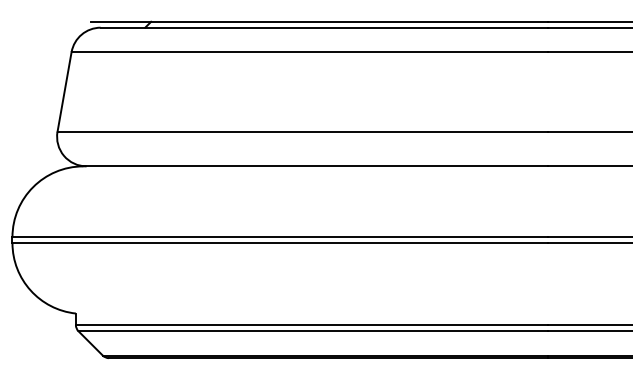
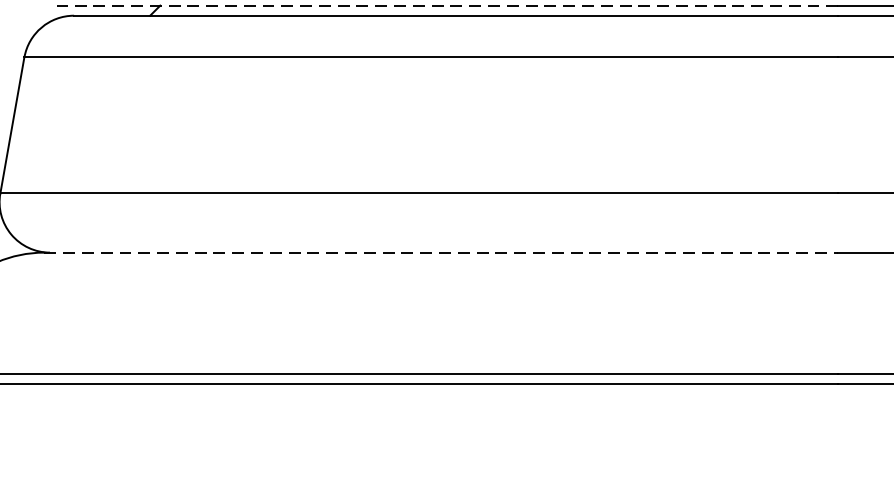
line: (319, 21) -> (447, 5), solid -> dashed
line: (316, 166) -> (442, 252), solid -> dashed

